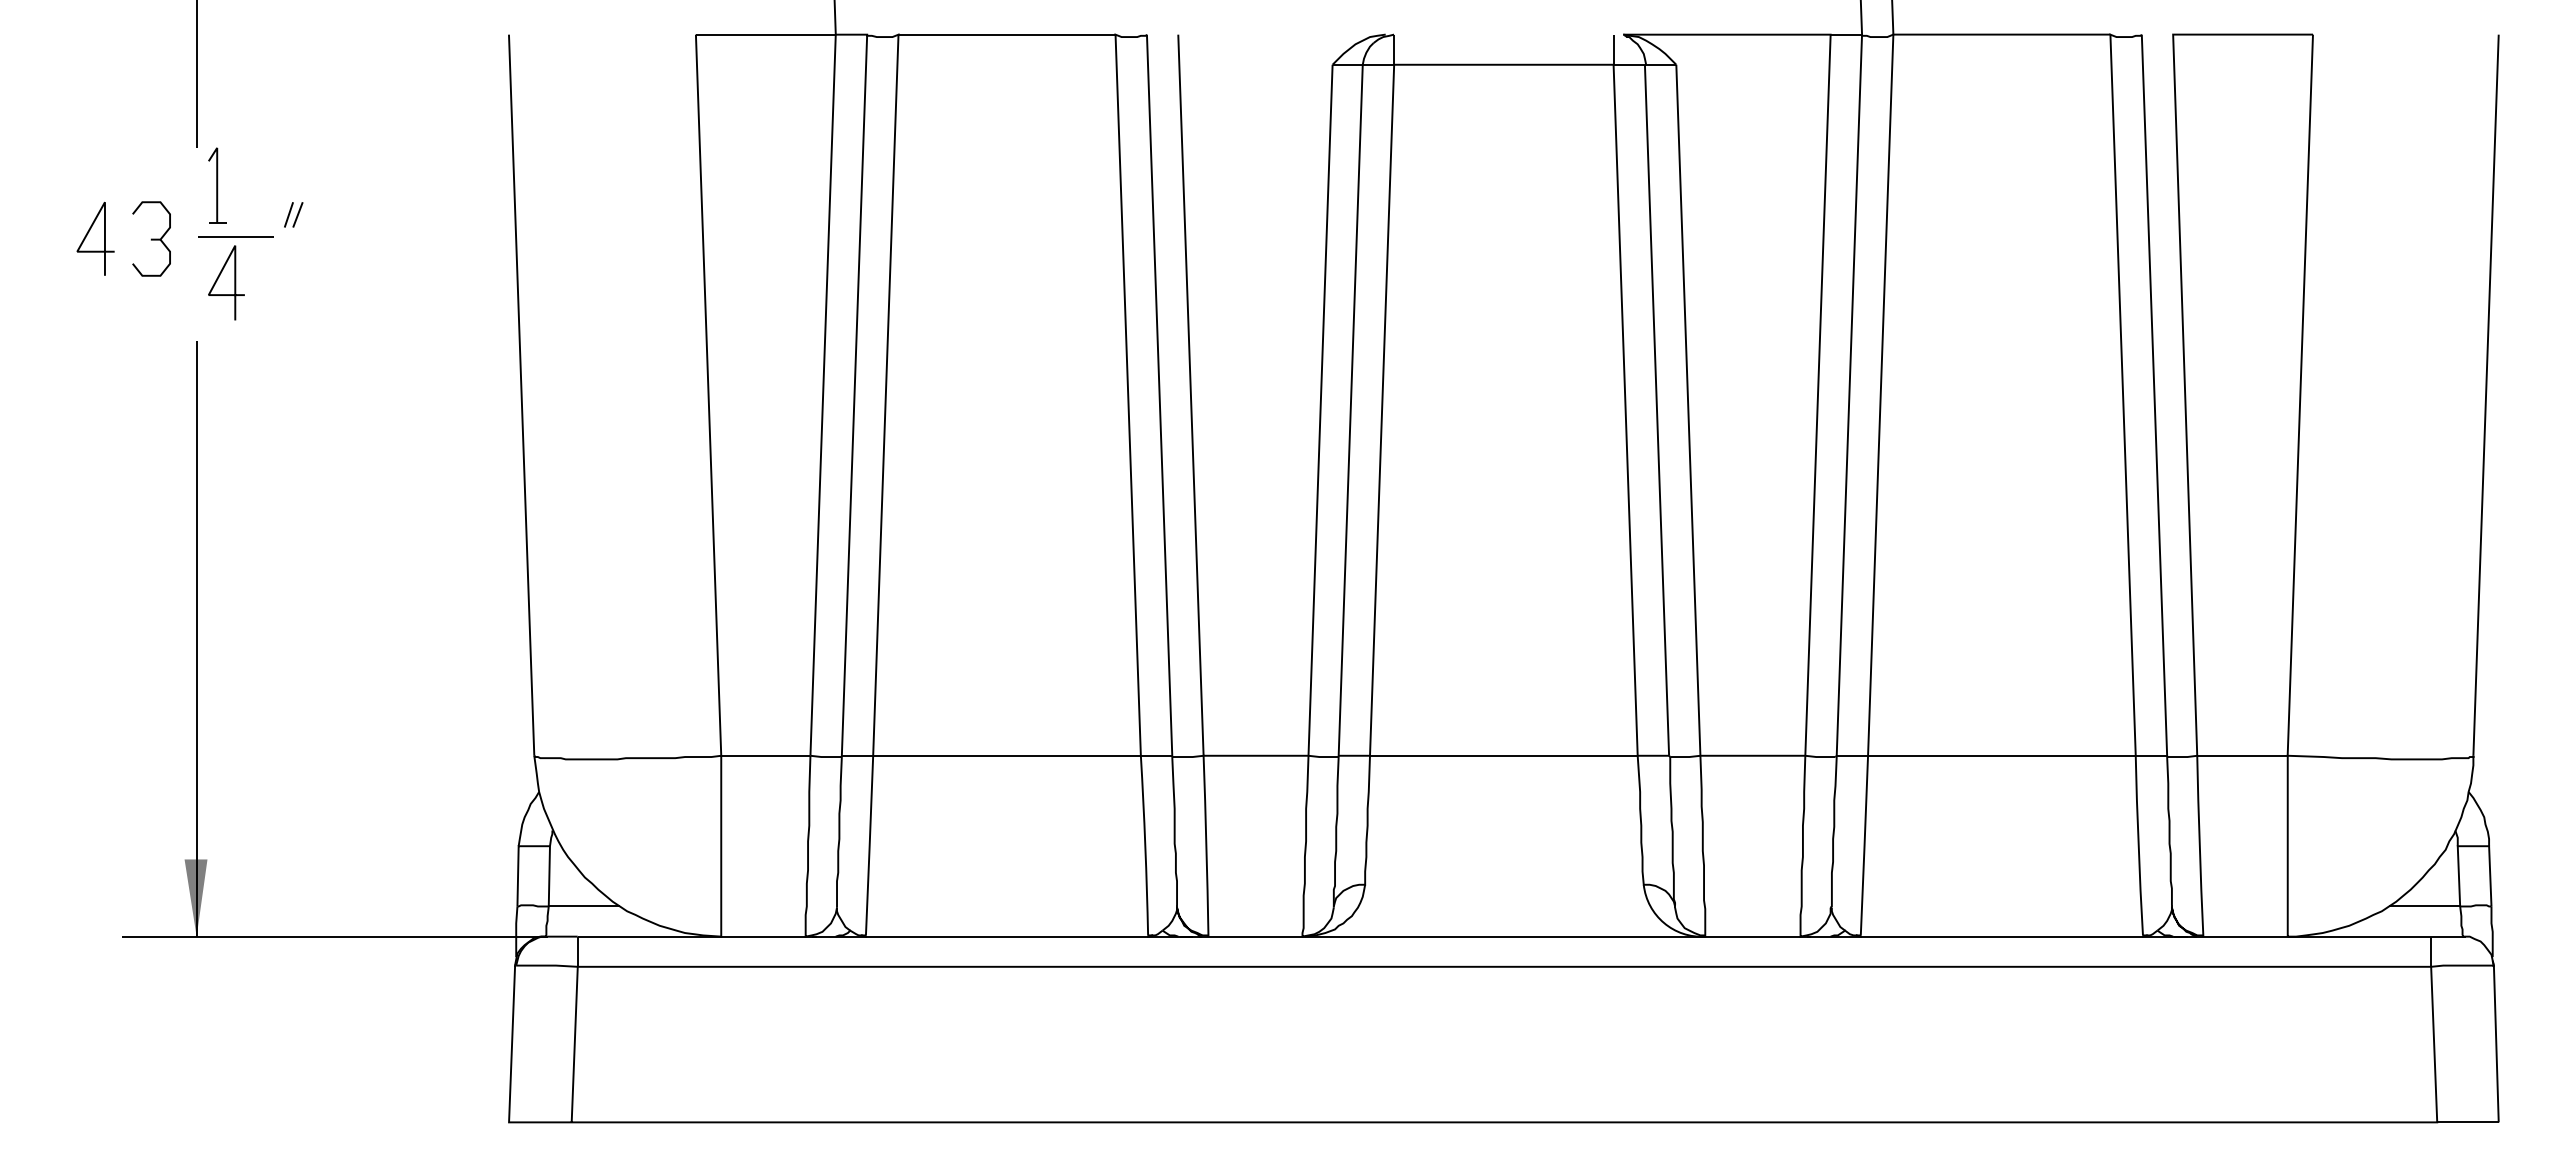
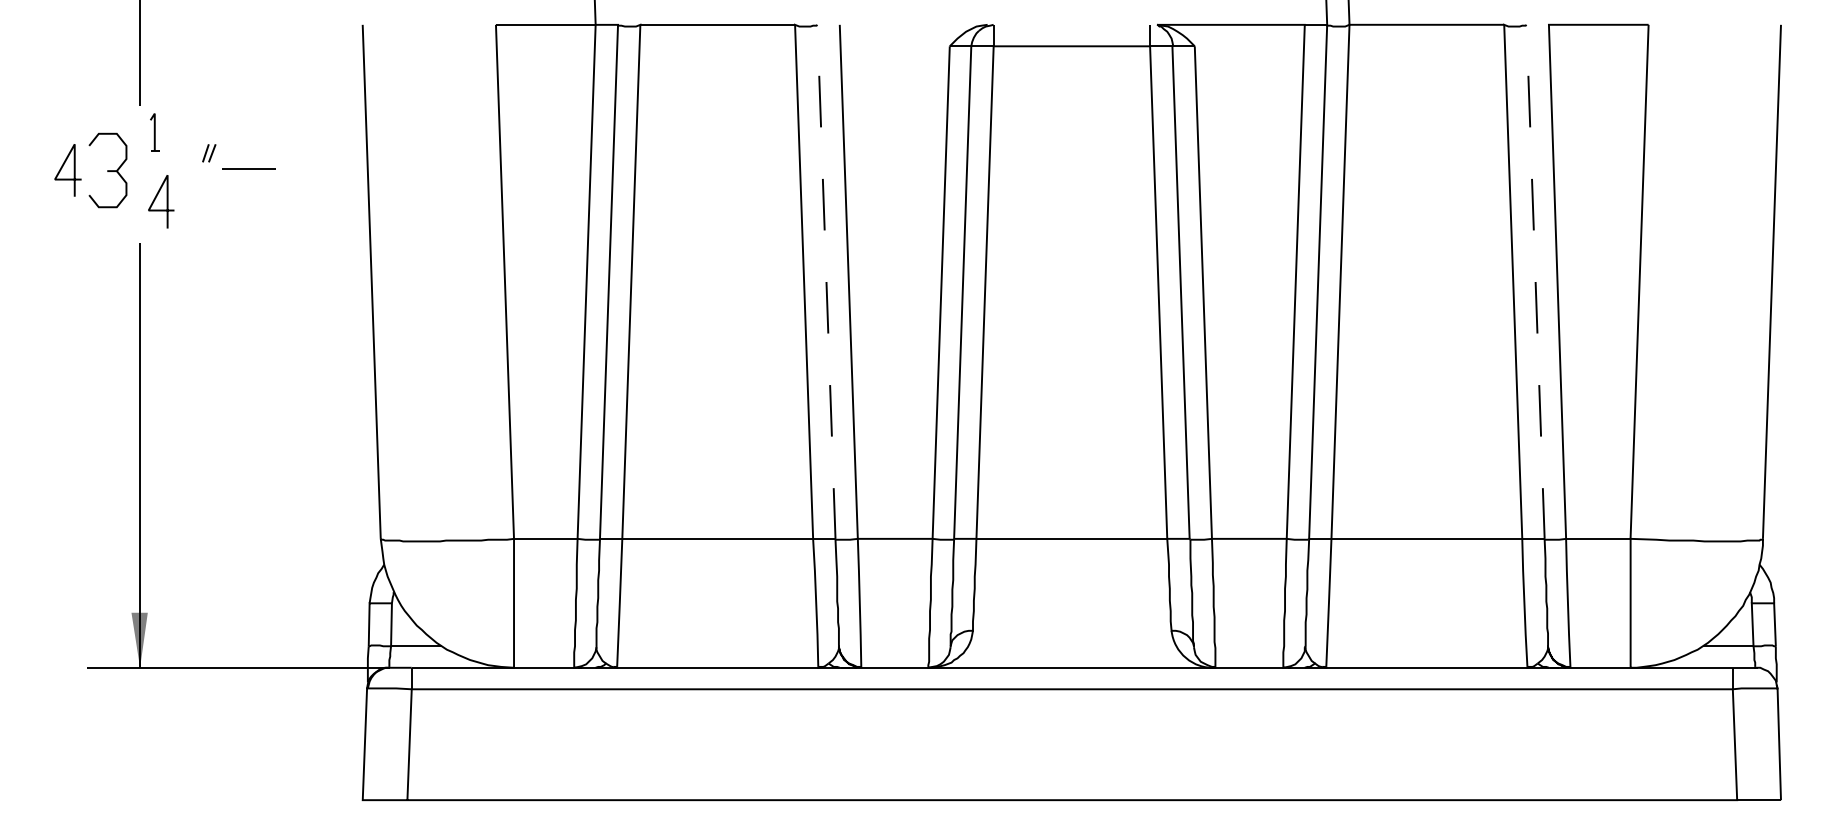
part: (217, 185) -> (154, 132), size x0.7
line: (235, 236) -> (249, 168), moved
part: (151, 238) -> (107, 170), size x1.4
line: (1159, 396) -> (826, 282), solid -> dashed
line: (2154, 396) -> (1535, 282), solid -> dashed

